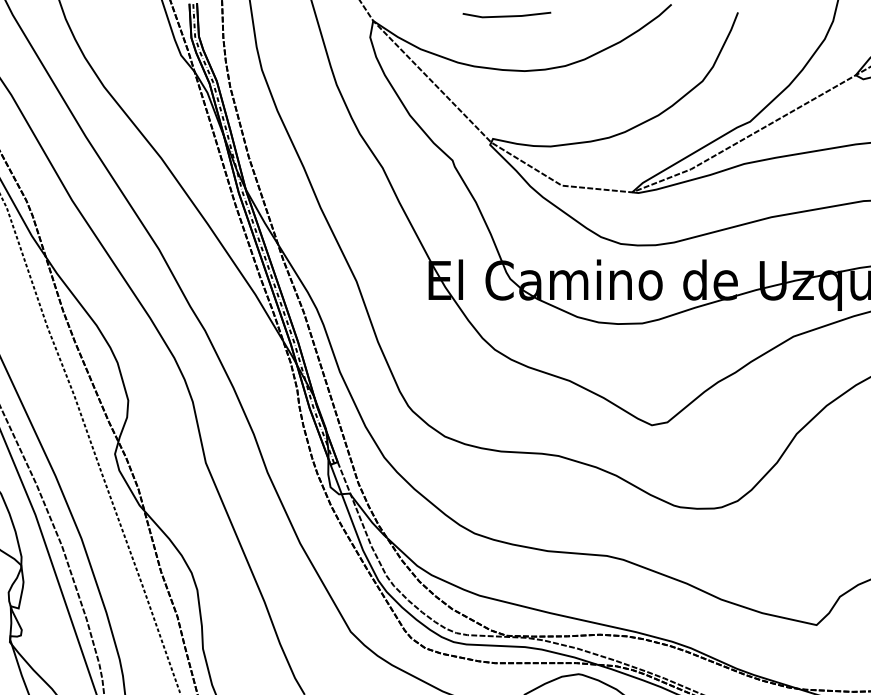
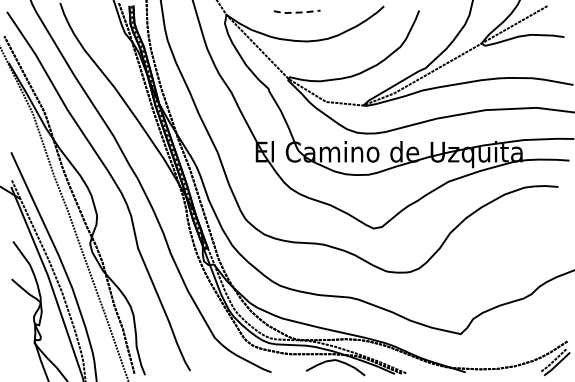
line: (507, 16) -> (297, 12), solid -> dashed

